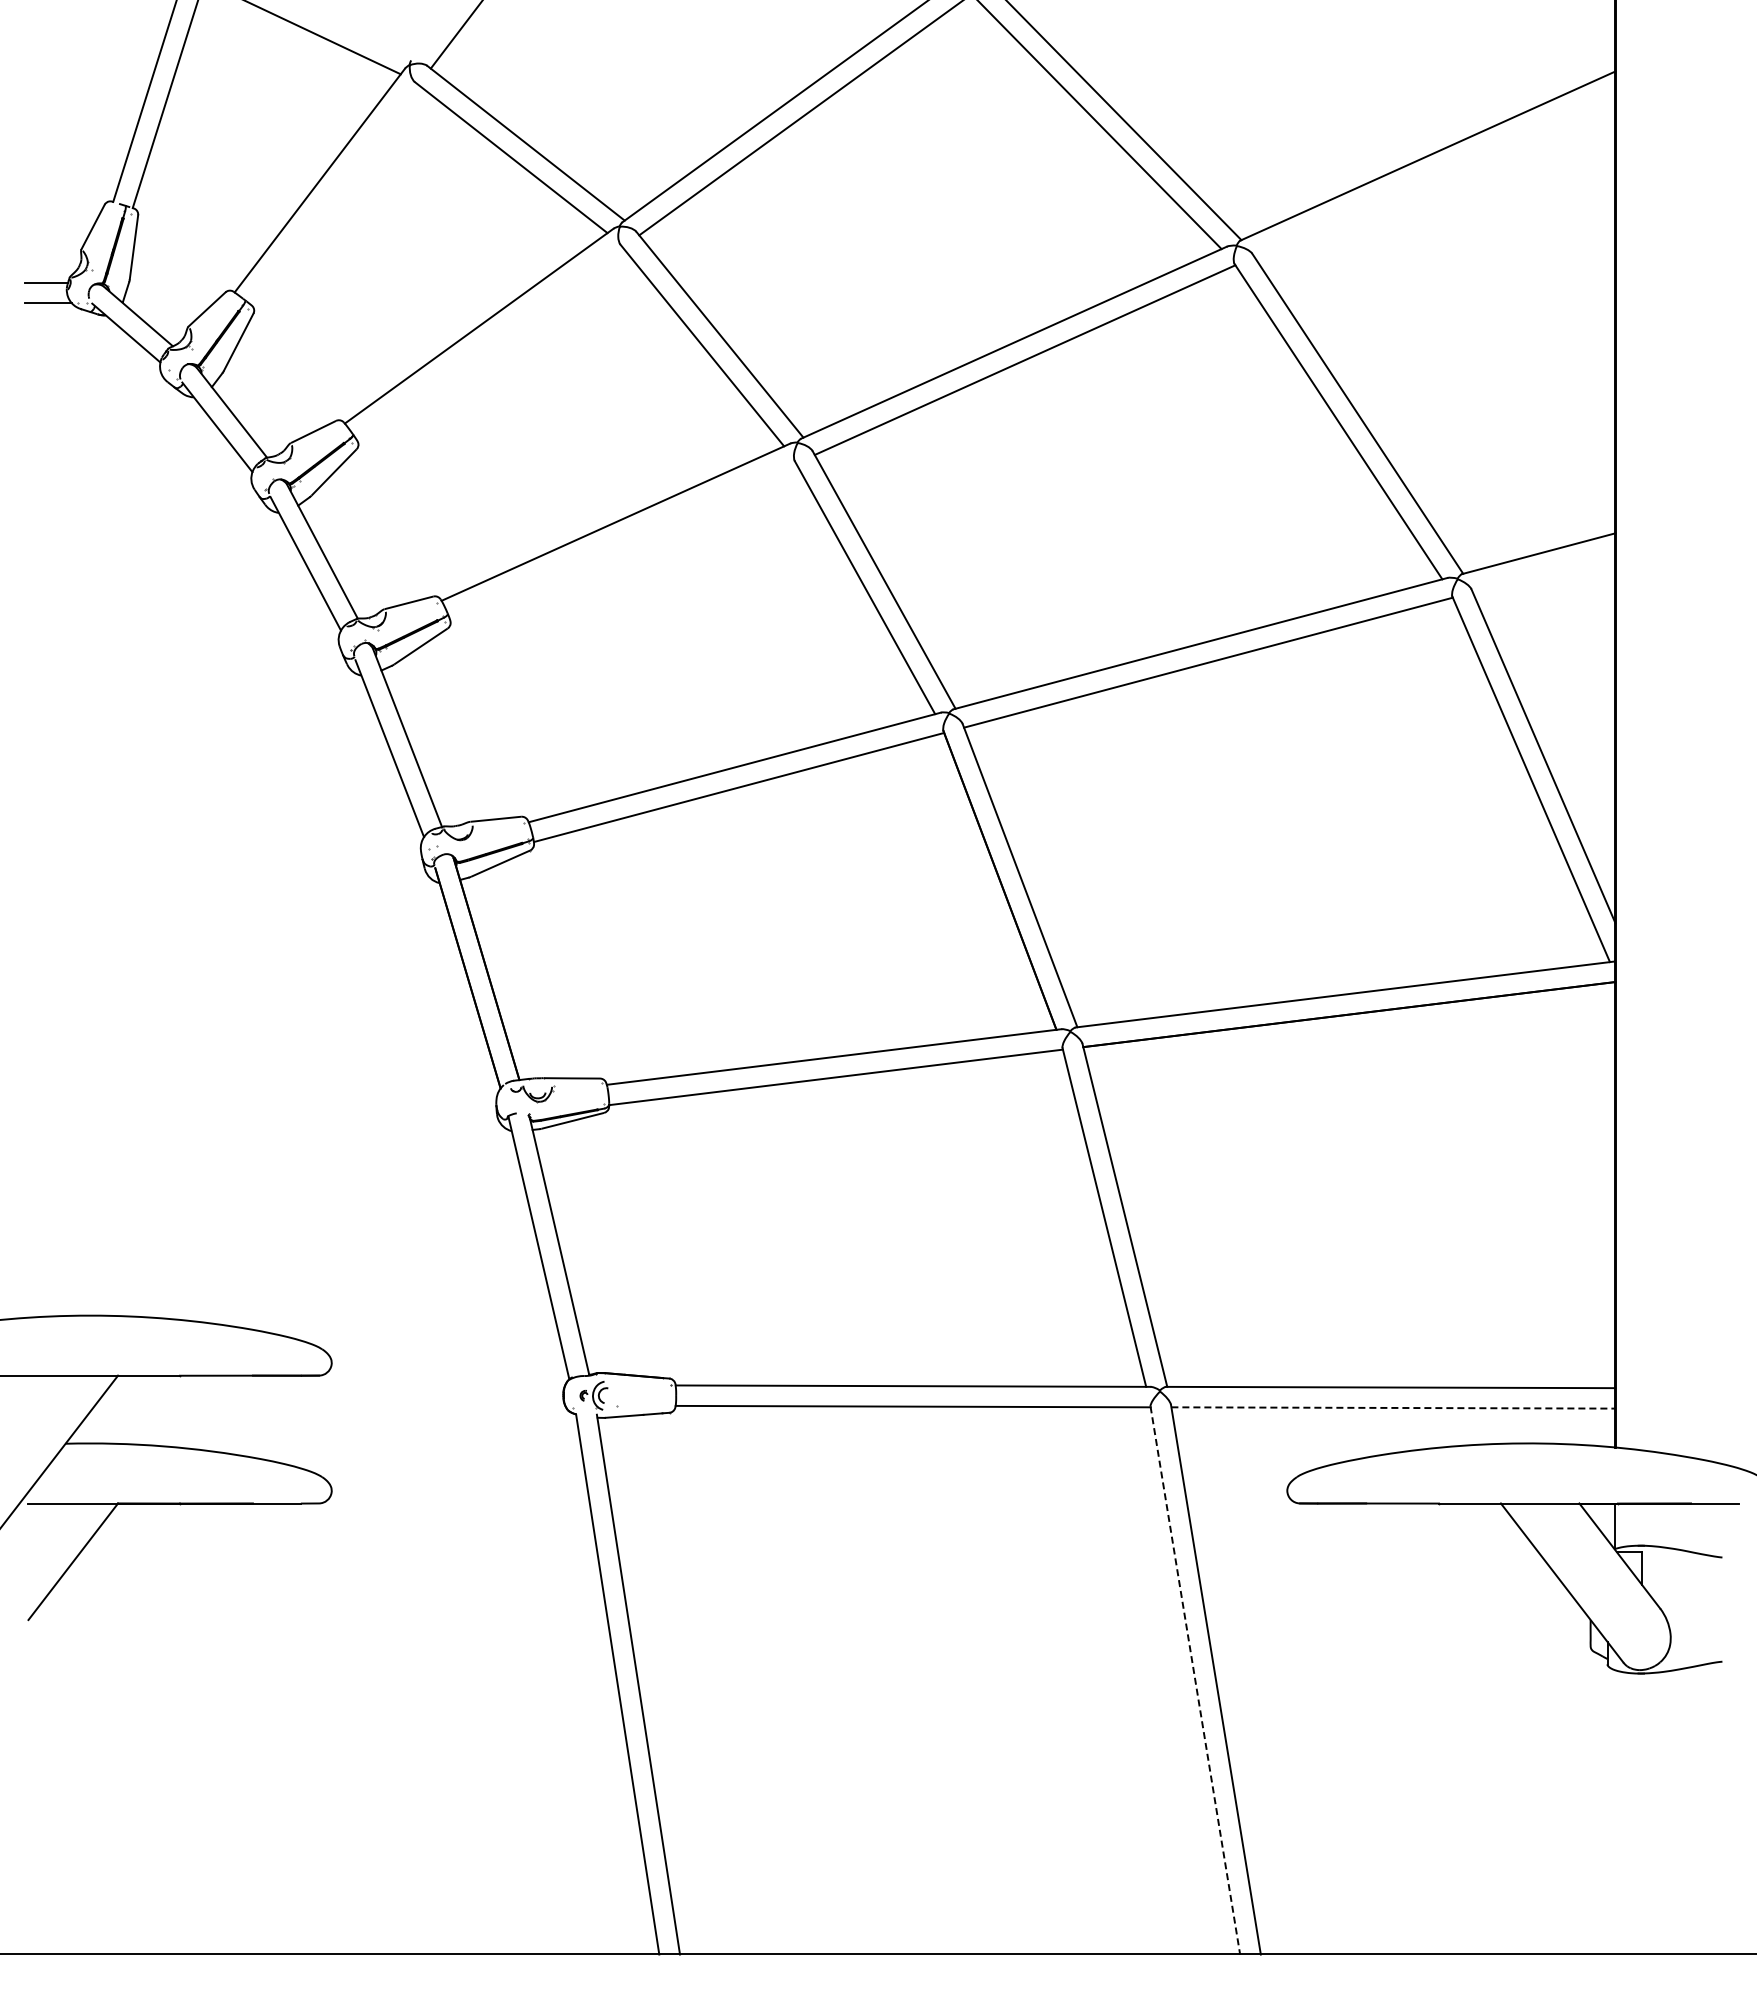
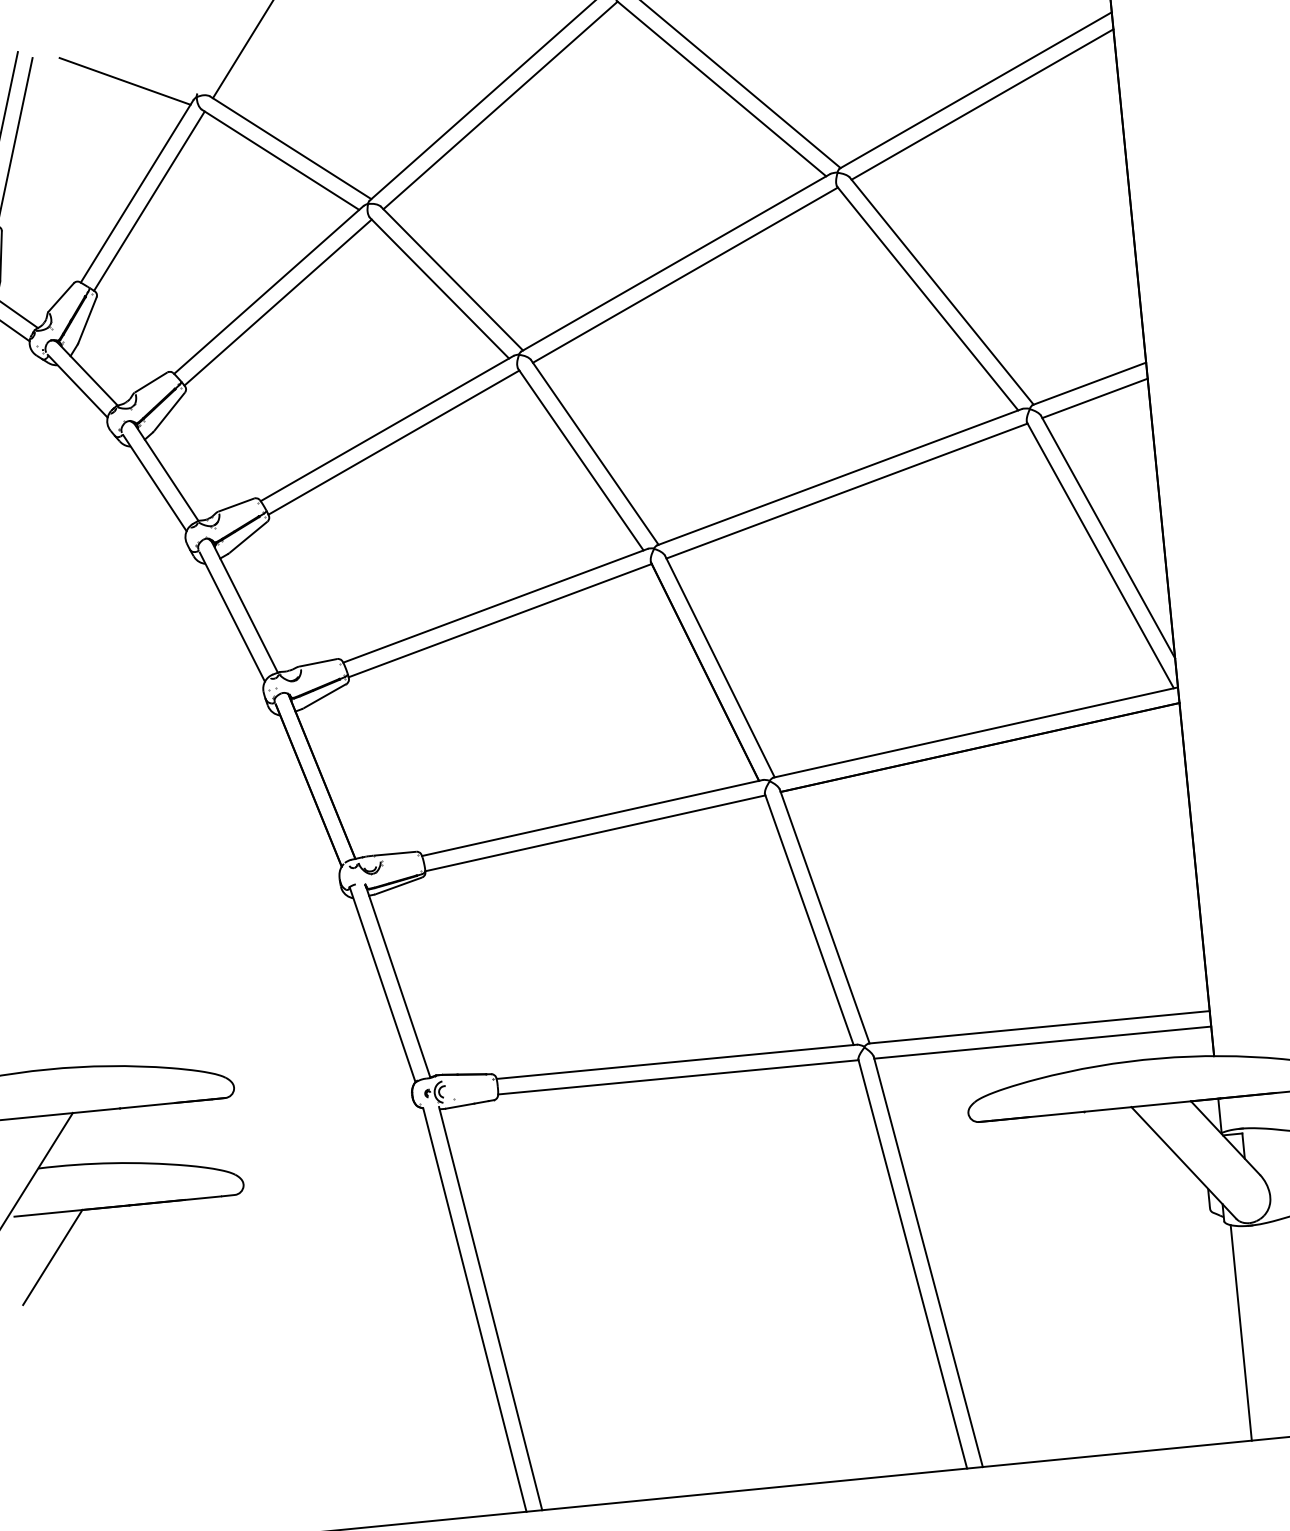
line: (1434, 174) -> (982, 103), added
line: (334, 194) -> (149, 200), added
line: (489, 343) -> (277, 302), added
line: (622, 541) -> (393, 442), added
line: (1543, 573) -> (1094, 398), added
line: (1393, 1407) -> (1042, 1042), dashed -> solid
line: (1195, 1680) -> (912, 1264), dashed -> solid
line: (1615, 1812) -> (1241, 1332), added

